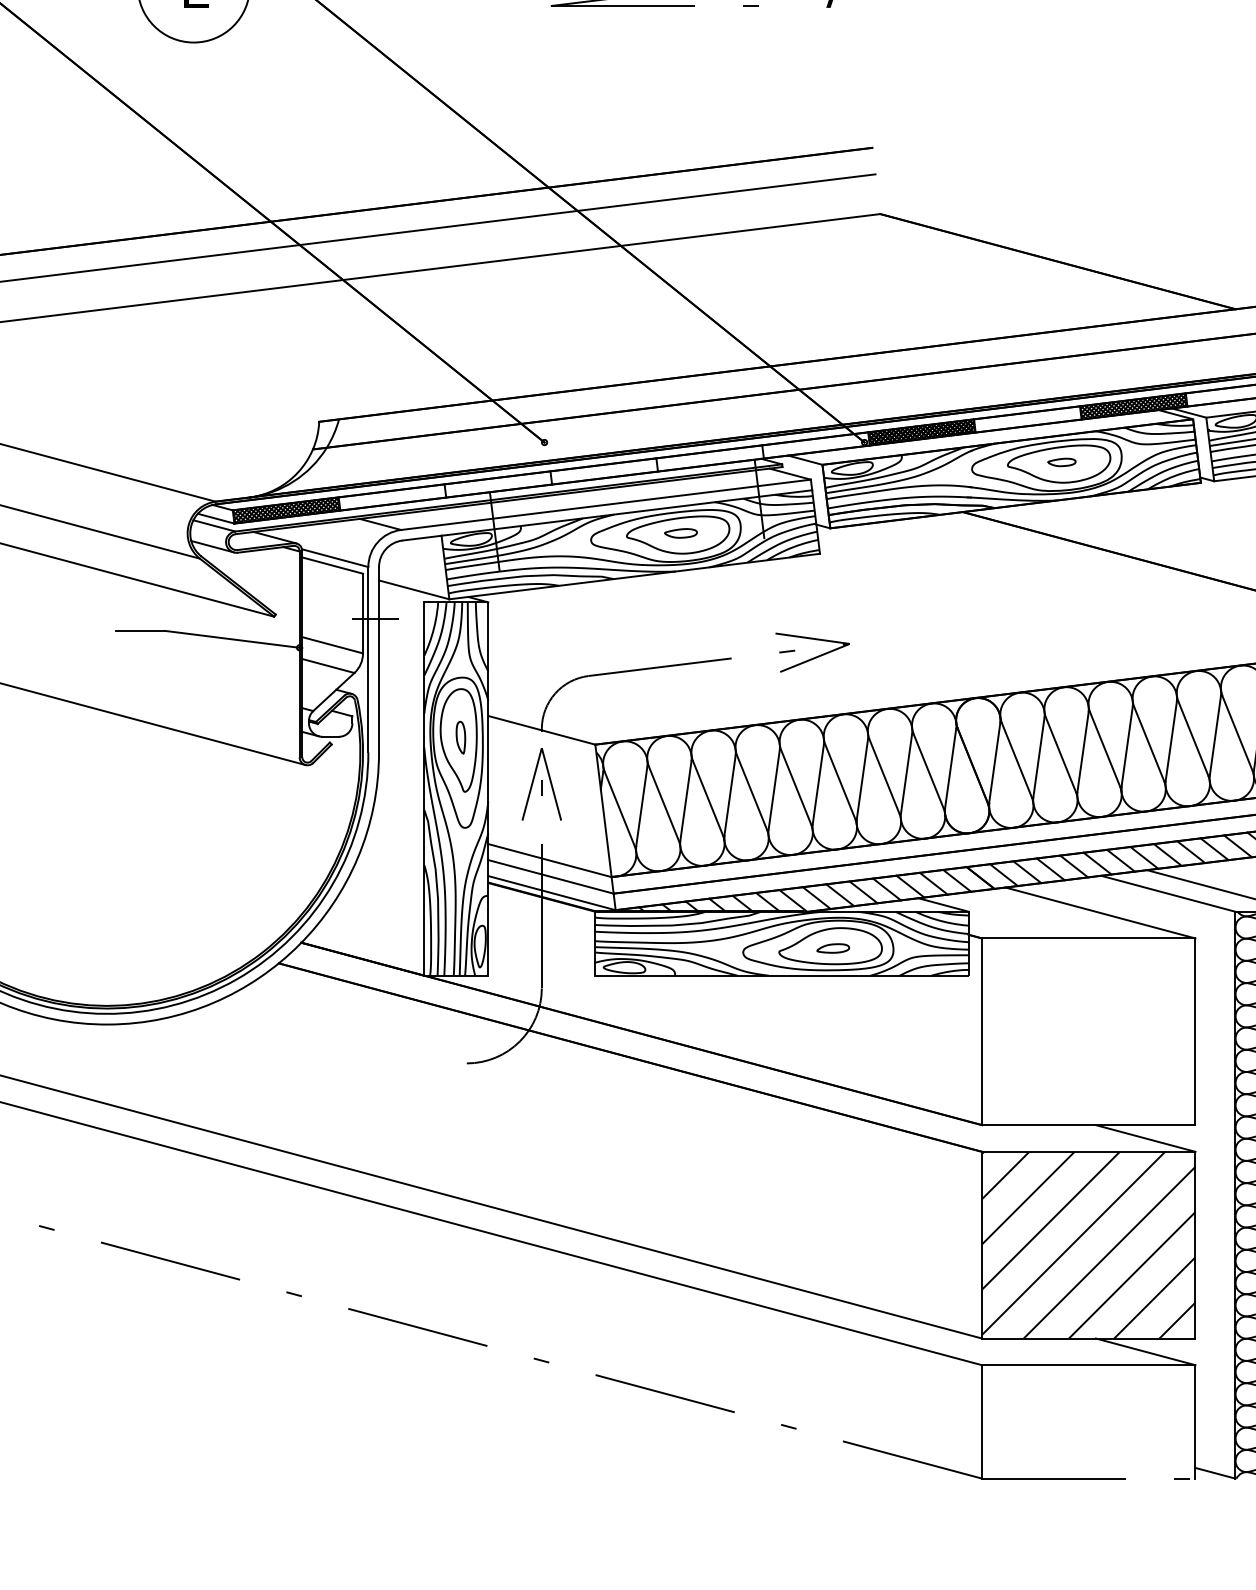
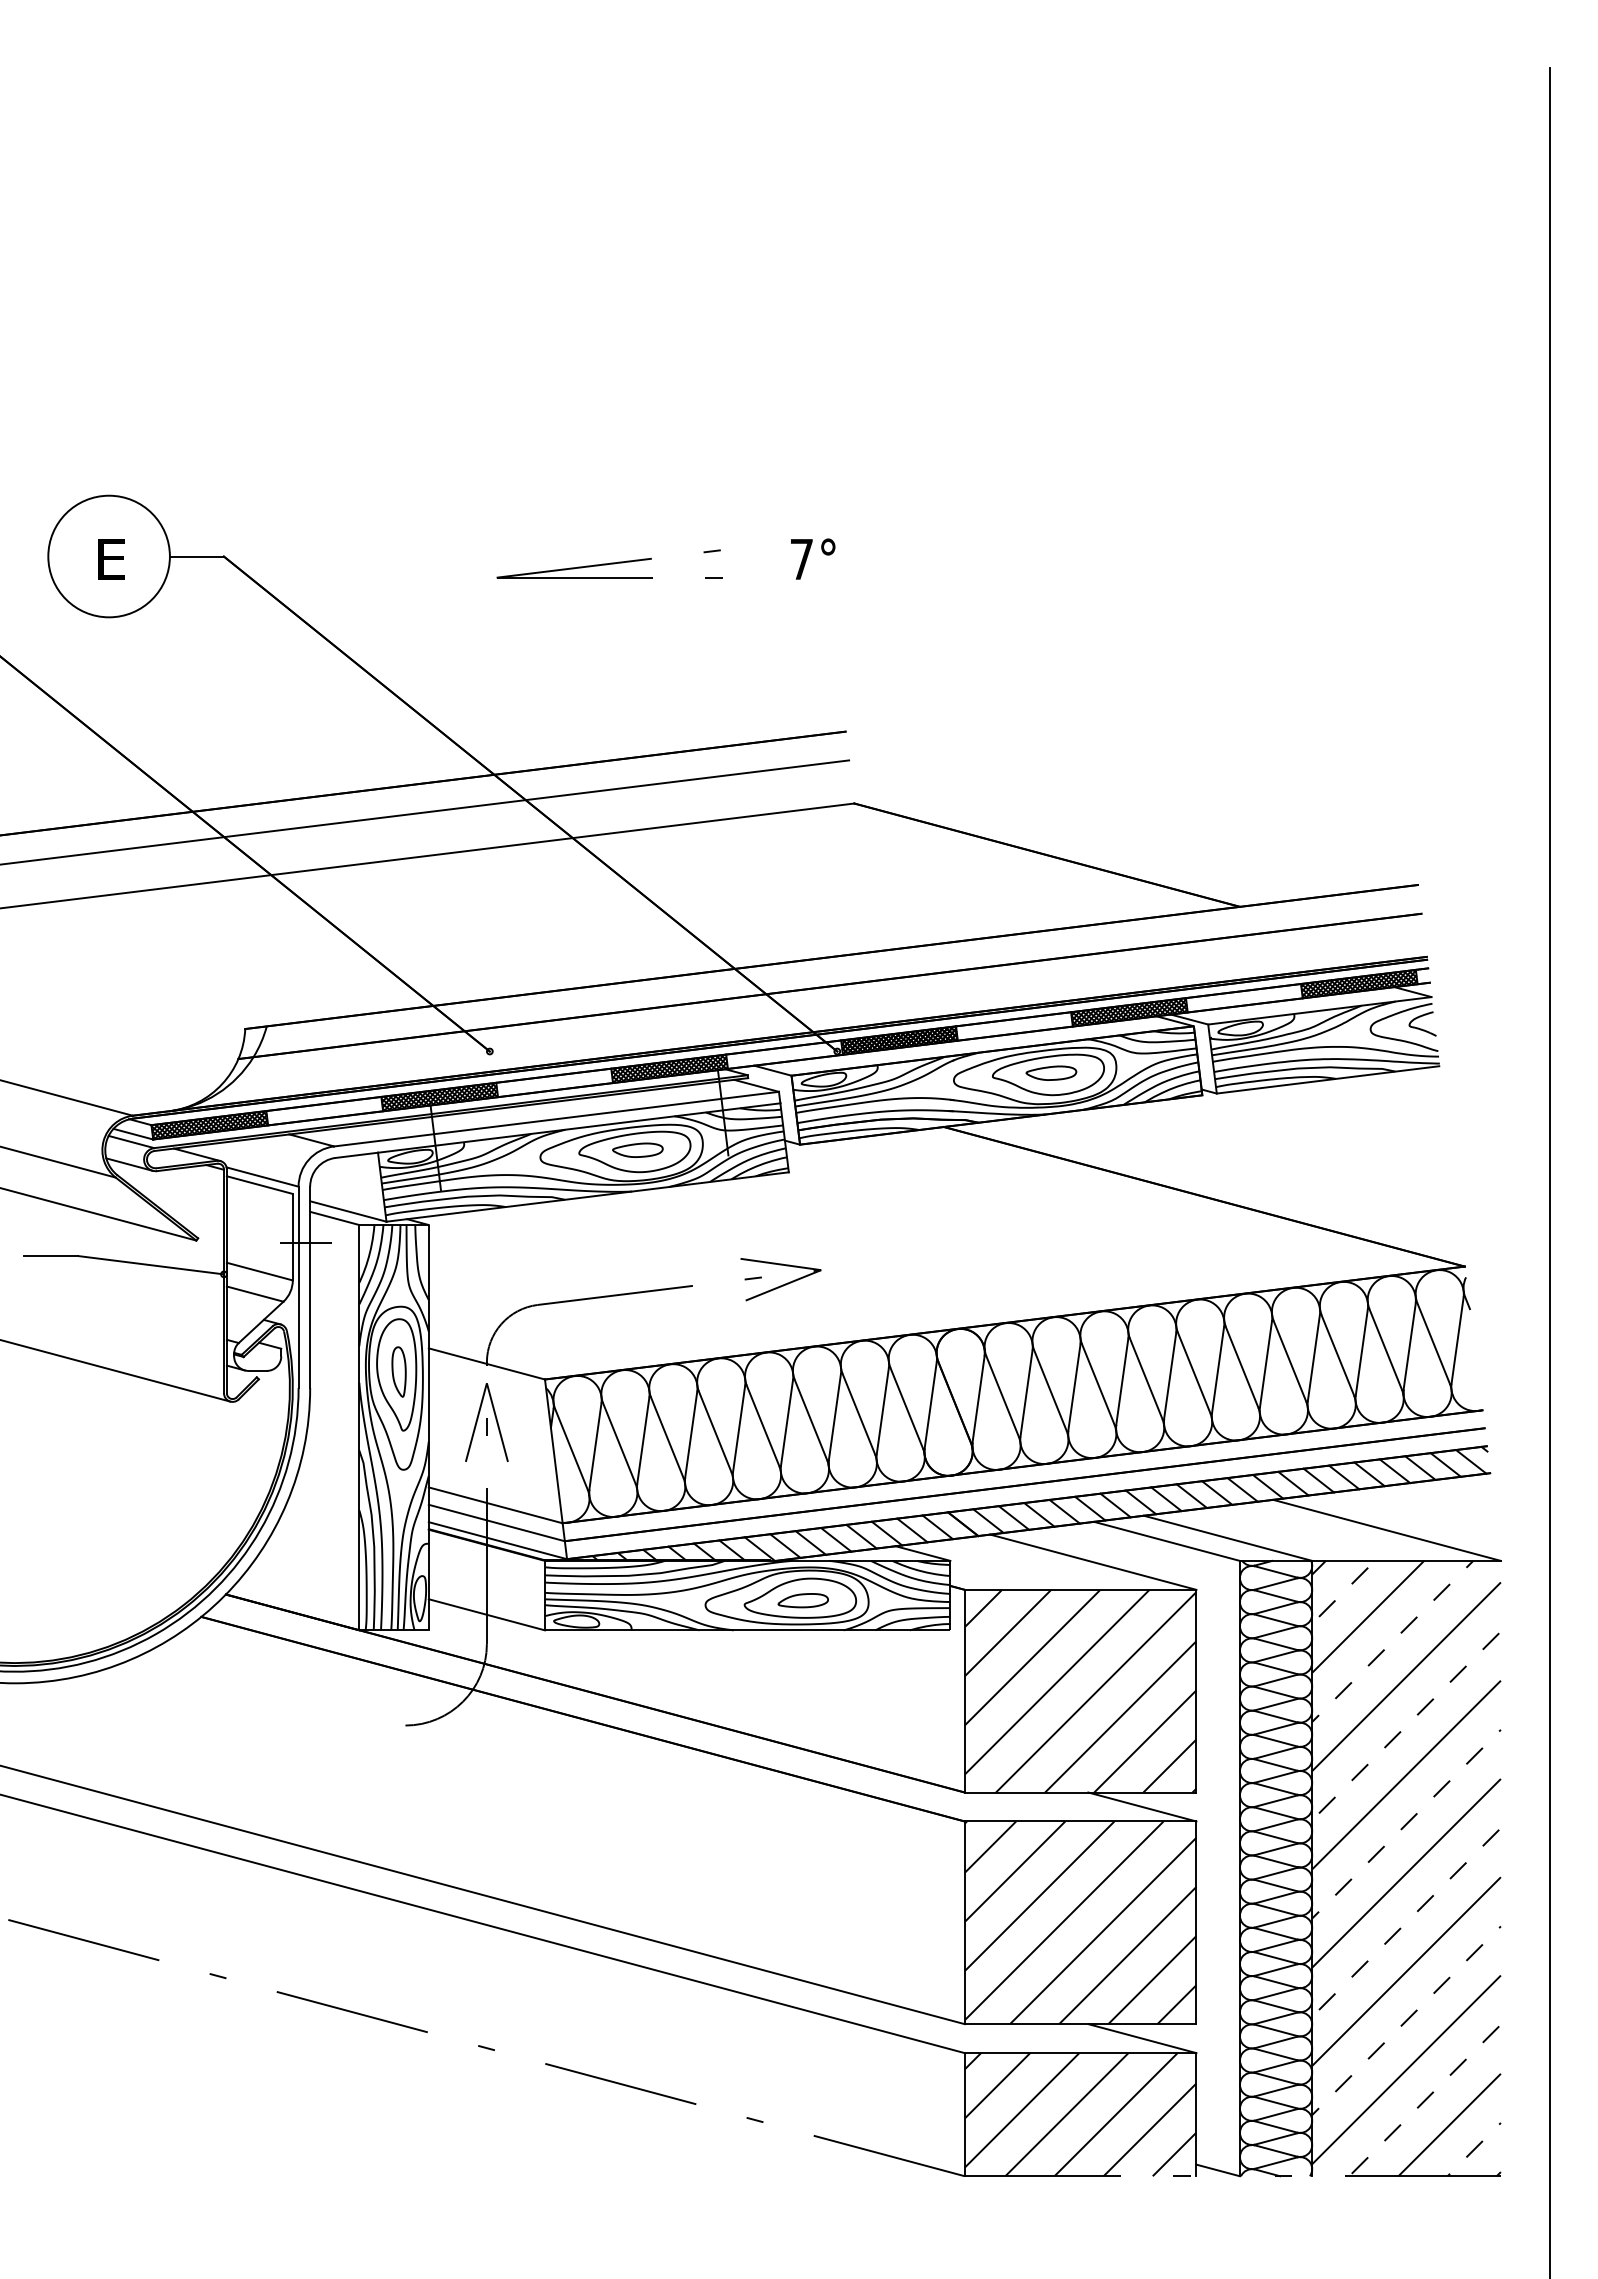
hatch: (710, 458) -> (669, 1068), added
part: (1061, 461) -> (1051, 1072), size x1.67
hatch: (498, 484) -> (439, 1097), added
part: (680, 532) -> (637, 1149), size x1.43
line: (401, 596) -> (334, 1218), added
part: (460, 737) -> (398, 1371), size x1.43
part: (832, 948) -> (802, 1600), size x1.43
line: (541, 961) -> (486, 1614), added
hatch: (1088, 1031) -> (1080, 1690), added
hatch: (1088, 1421) -> (1080, 2114), added

